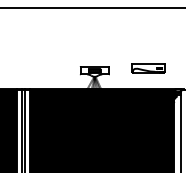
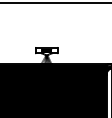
part: (148, 68) -> (87, 48), removed

